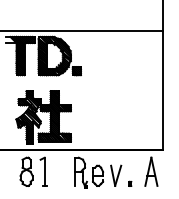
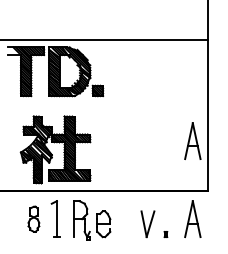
part: (151, 110) -> (192, 140), added
part: (26, 172) -> (33, 219), size x0.7
part: (89, 172) -> (92, 220), moved

